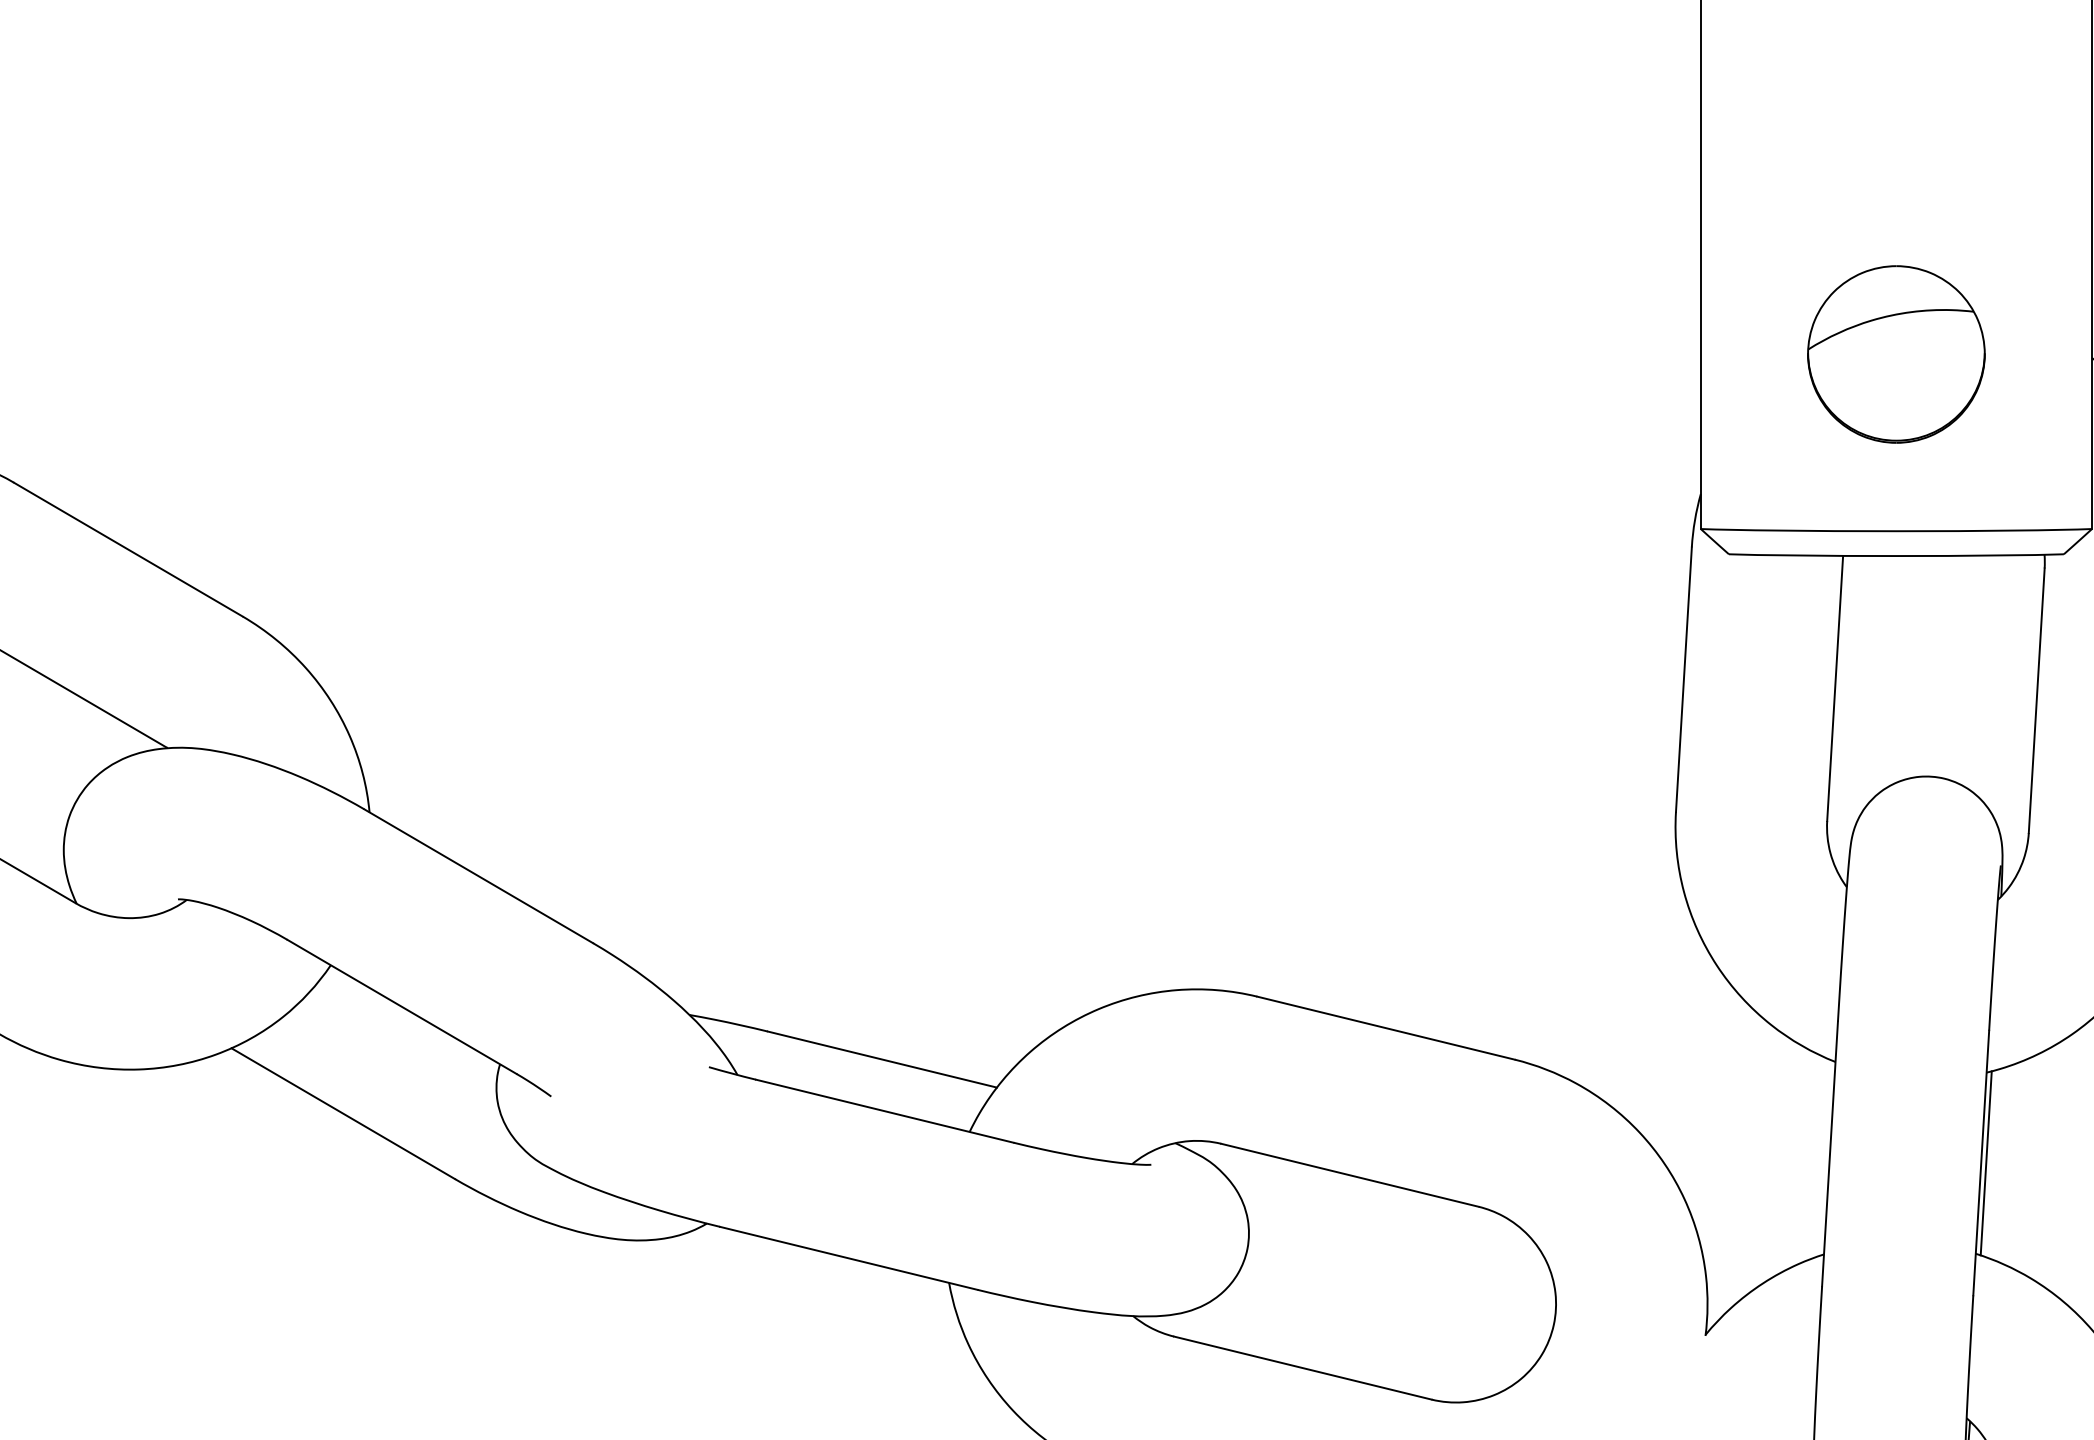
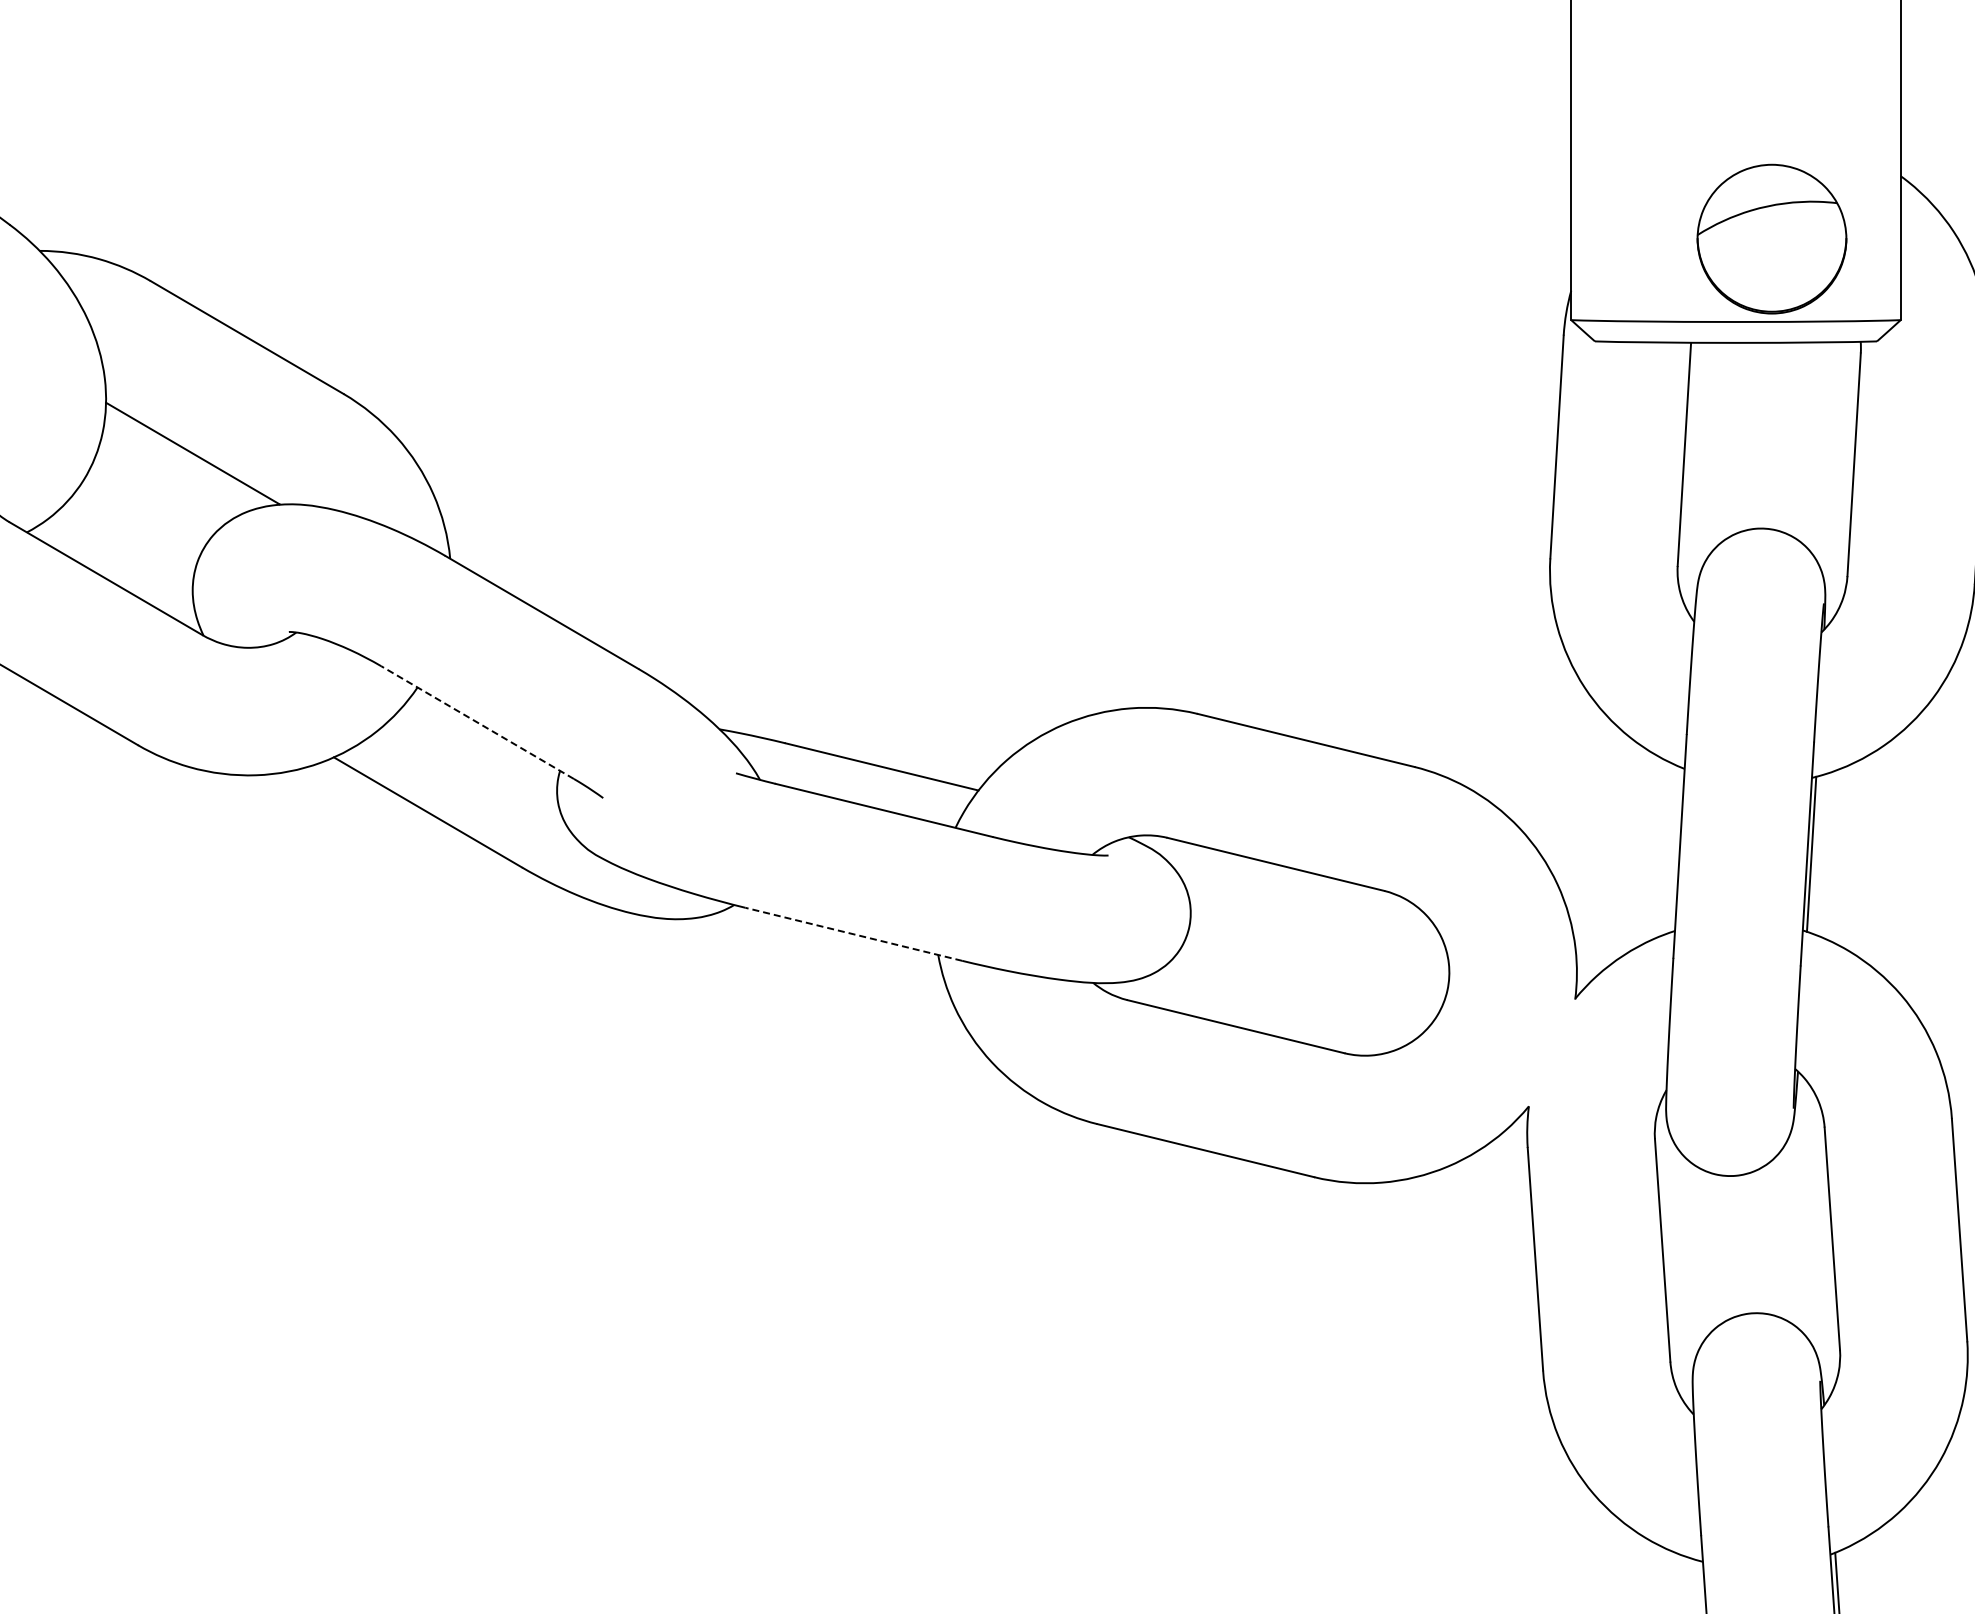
part: (1895, 353) -> (1771, 238), moved
line: (401, 1006) -> (477, 722), solid -> dashed
line: (848, 1258) -> (853, 934), solid -> dashed

